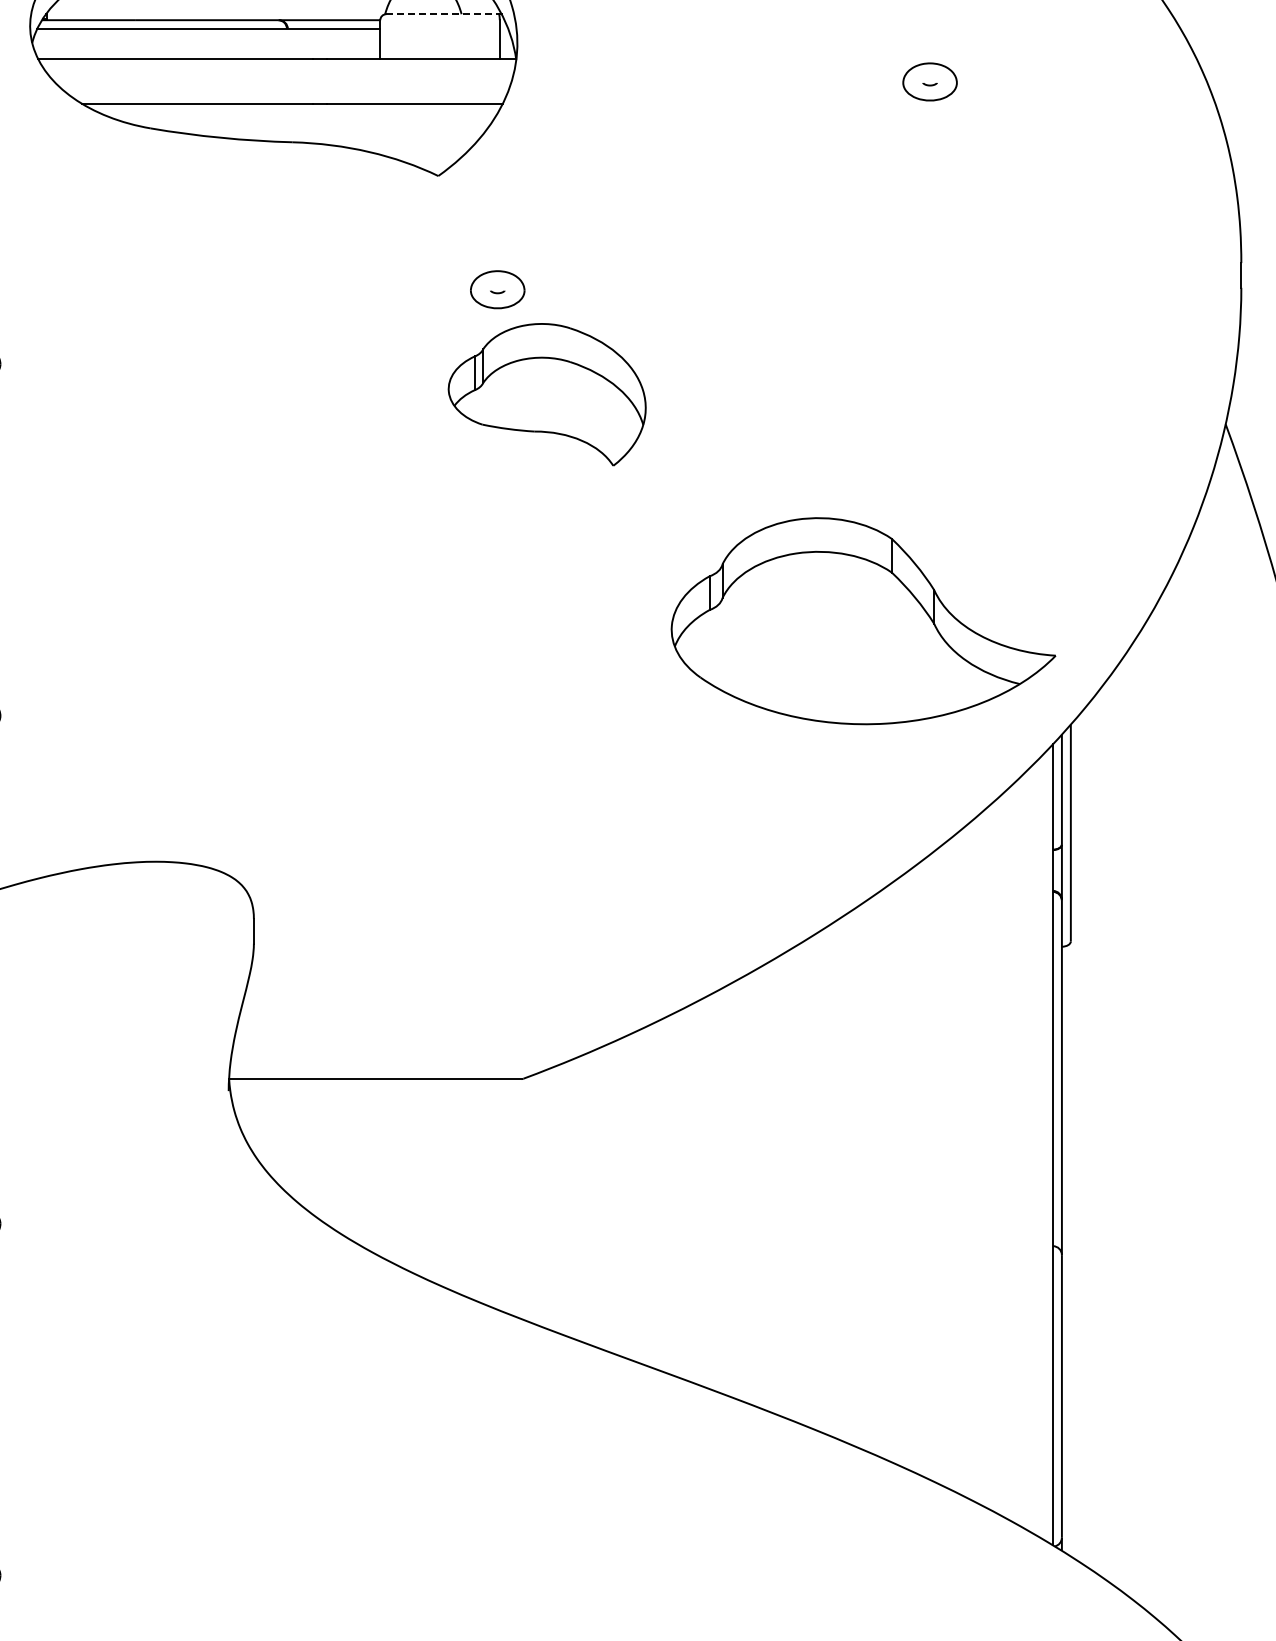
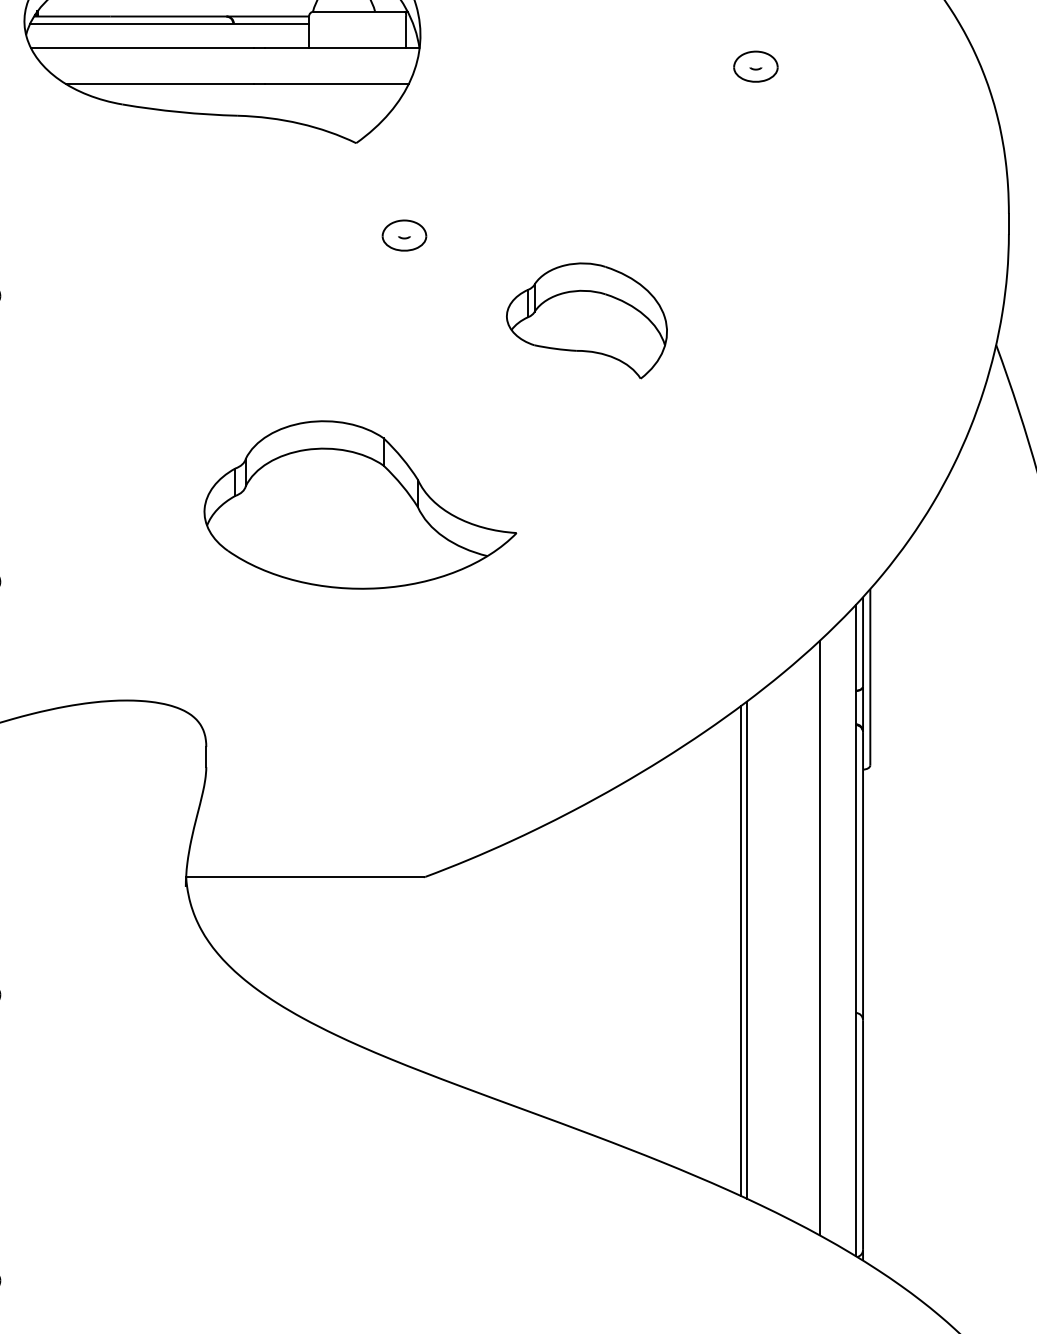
line: (443, 14) -> (360, 11), dashed -> solid
part: (546, 394) -> (586, 320), moved
part: (863, 621) -> (360, 505), moved
line: (1008, 1153) -> (819, 937), added
line: (918, 1168) -> (746, 949), added
line: (911, 1169) -> (740, 950), added

